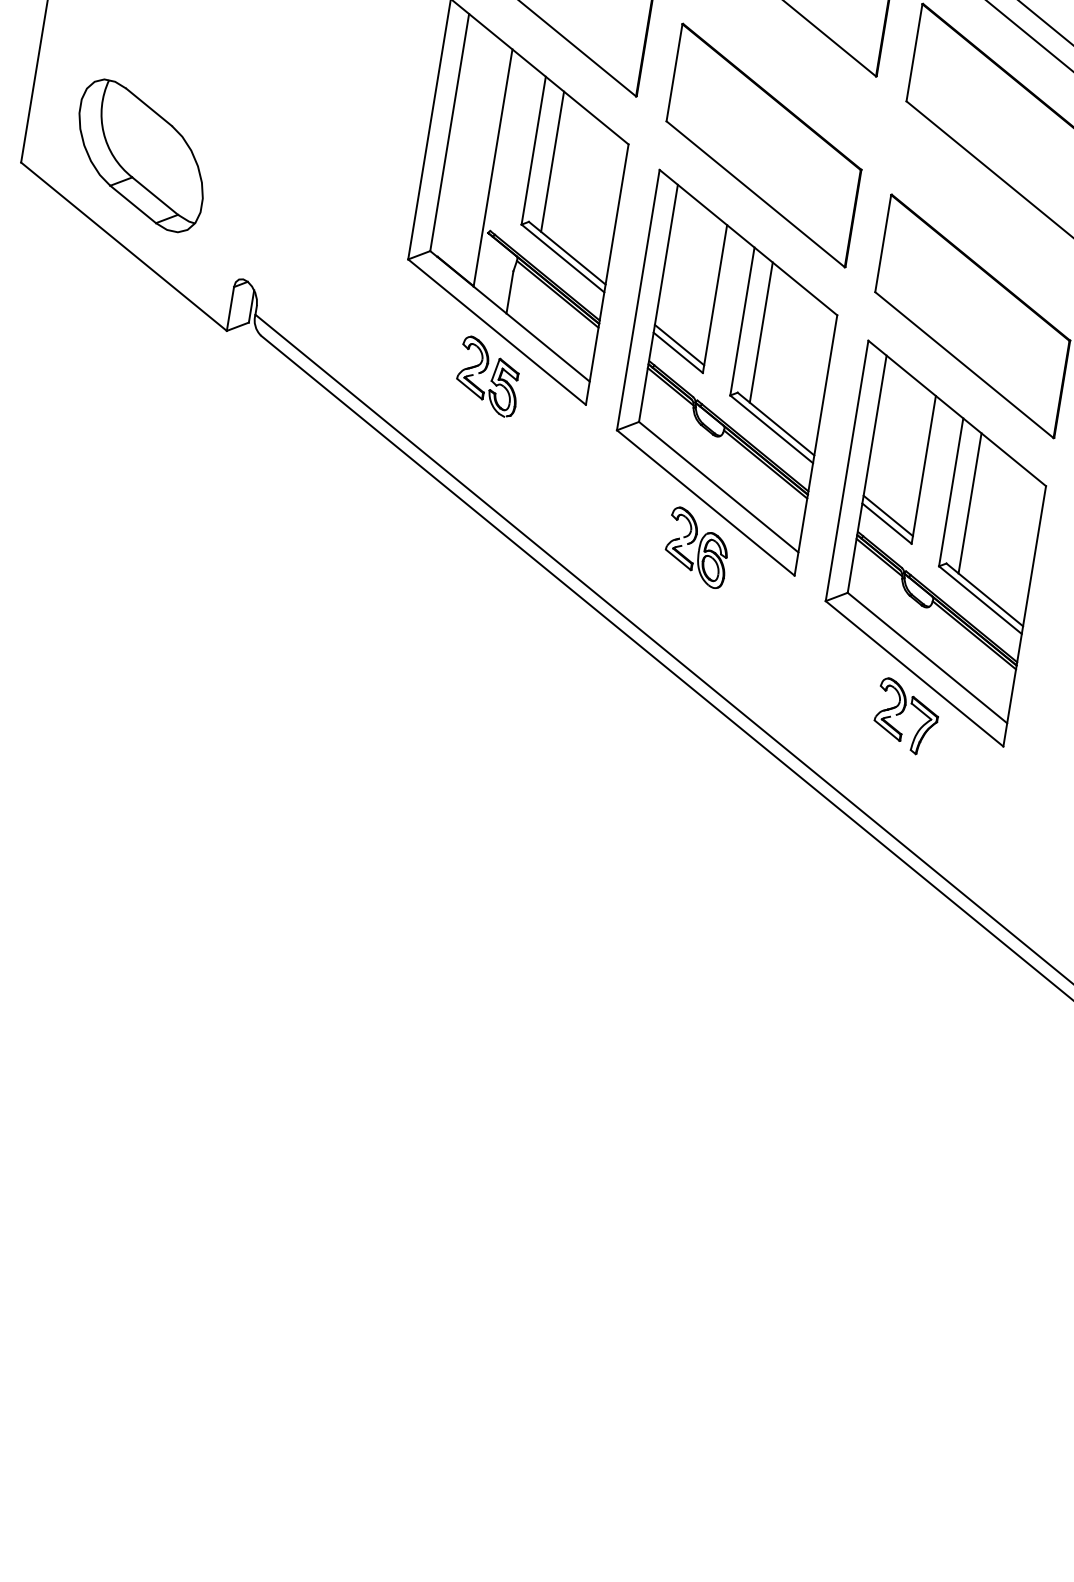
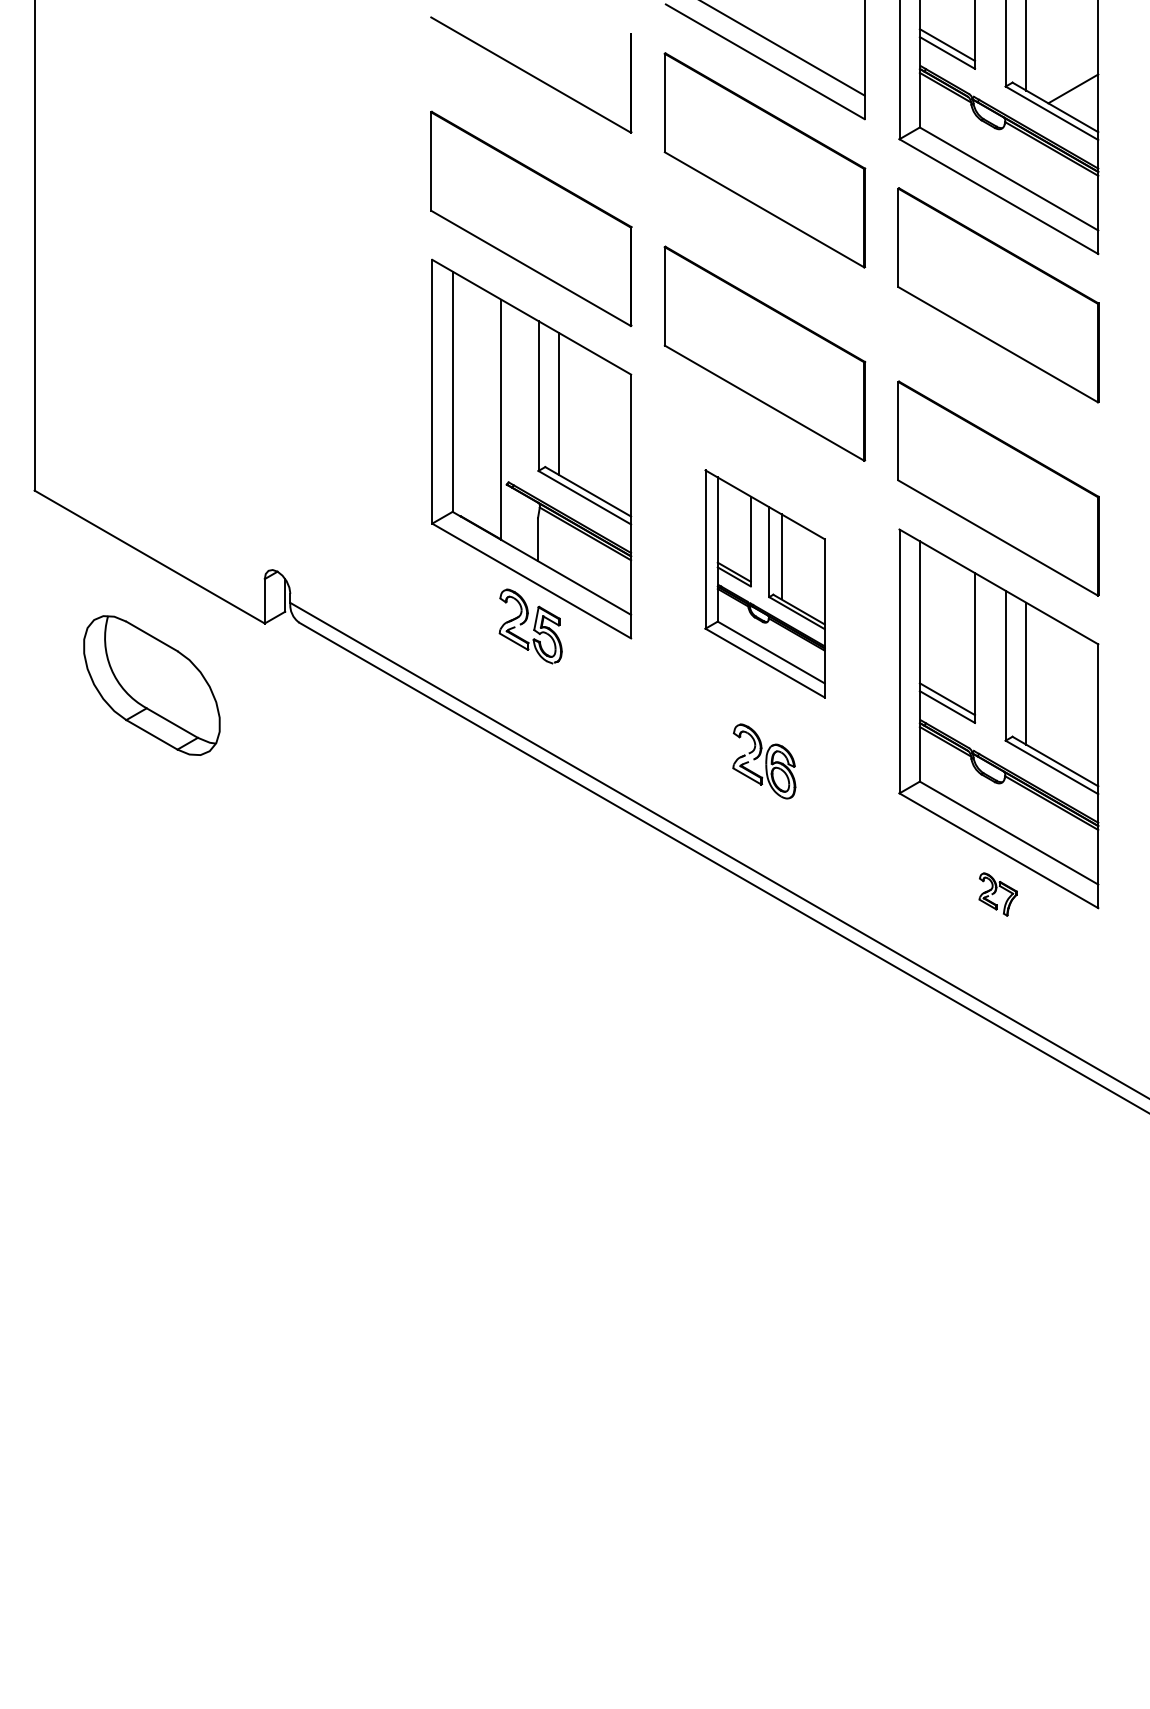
part: (140, 155) -> (151, 685), moved
part: (726, 372) -> (764, 583), size x0.6
part: (907, 716) -> (998, 894), size x0.6

